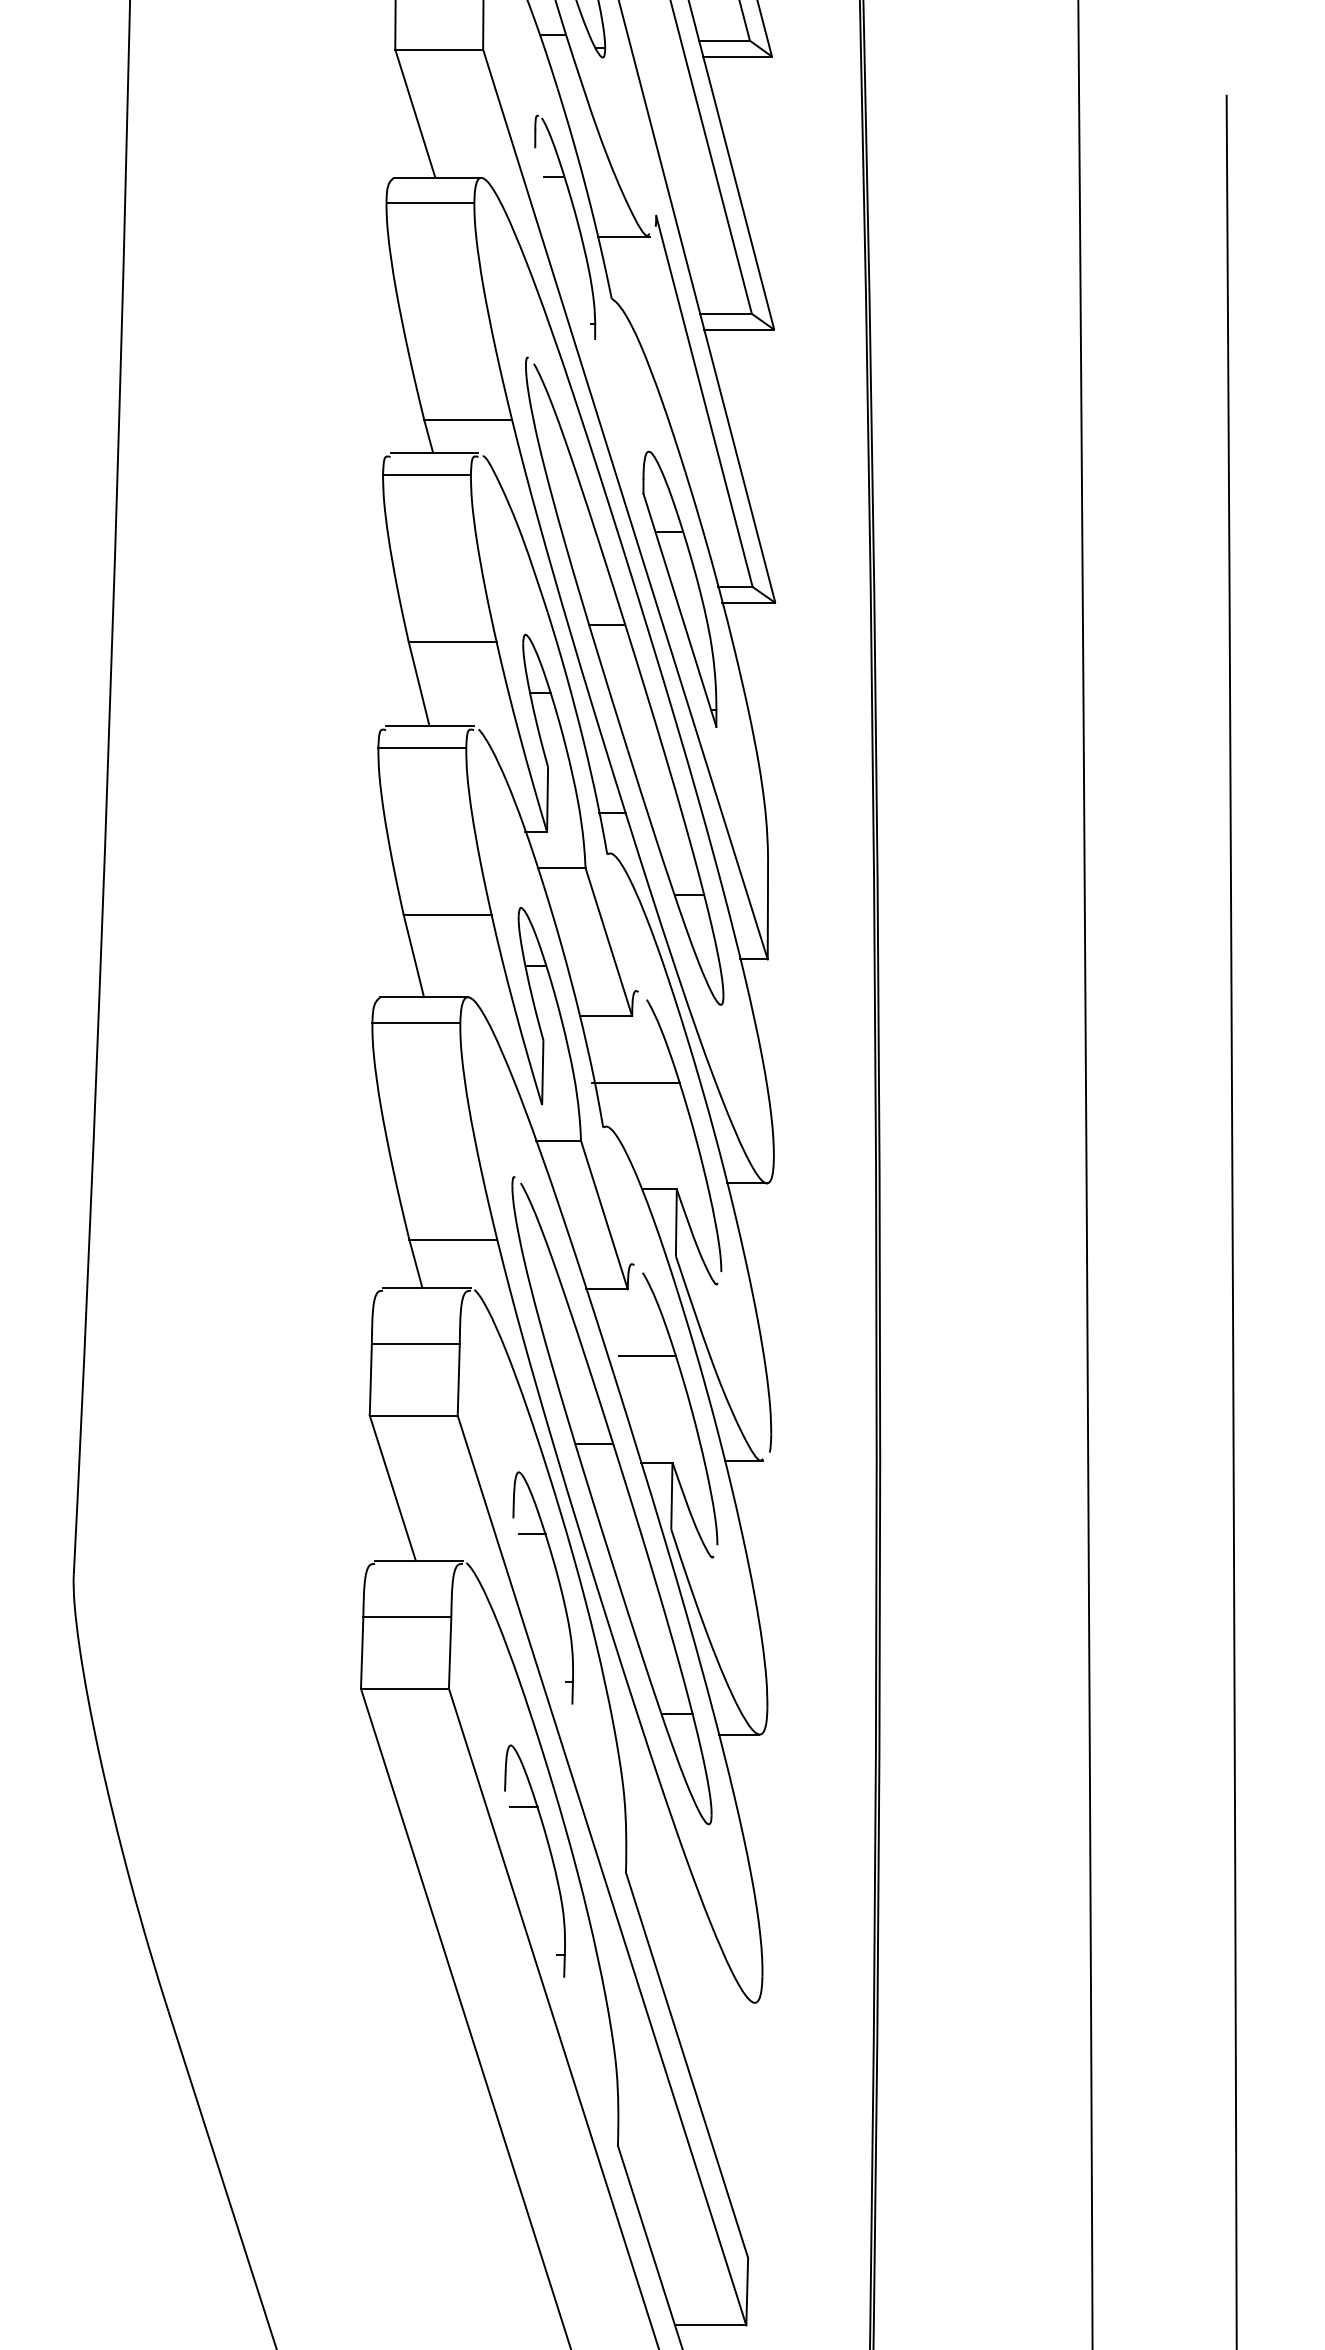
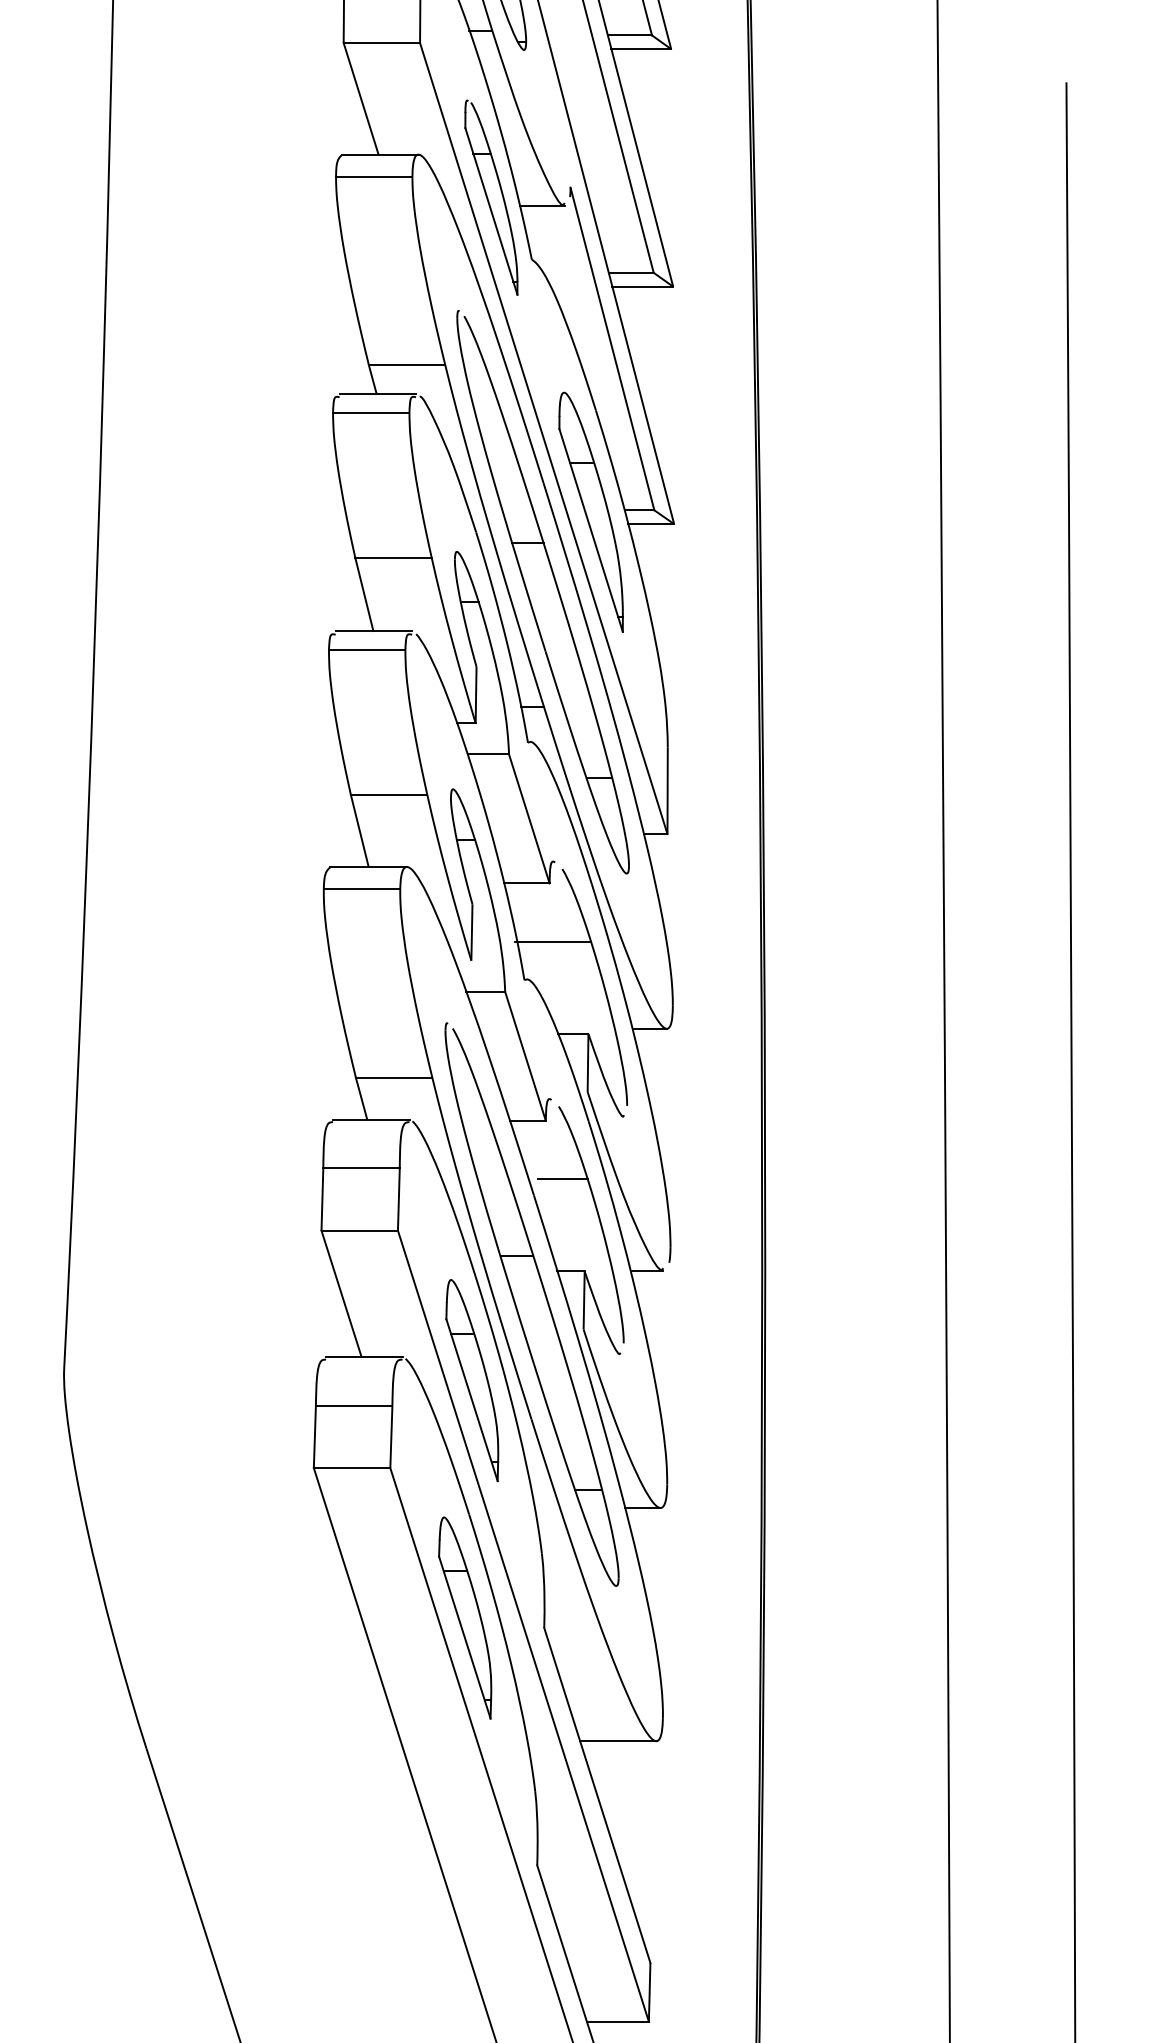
line: (565, 243) -> (491, 211), added
line: (542, 1610) -> (471, 1400), added
line: (534, 1883) -> (464, 1637), added
line: (710, 2002) -> (617, 1740), added

